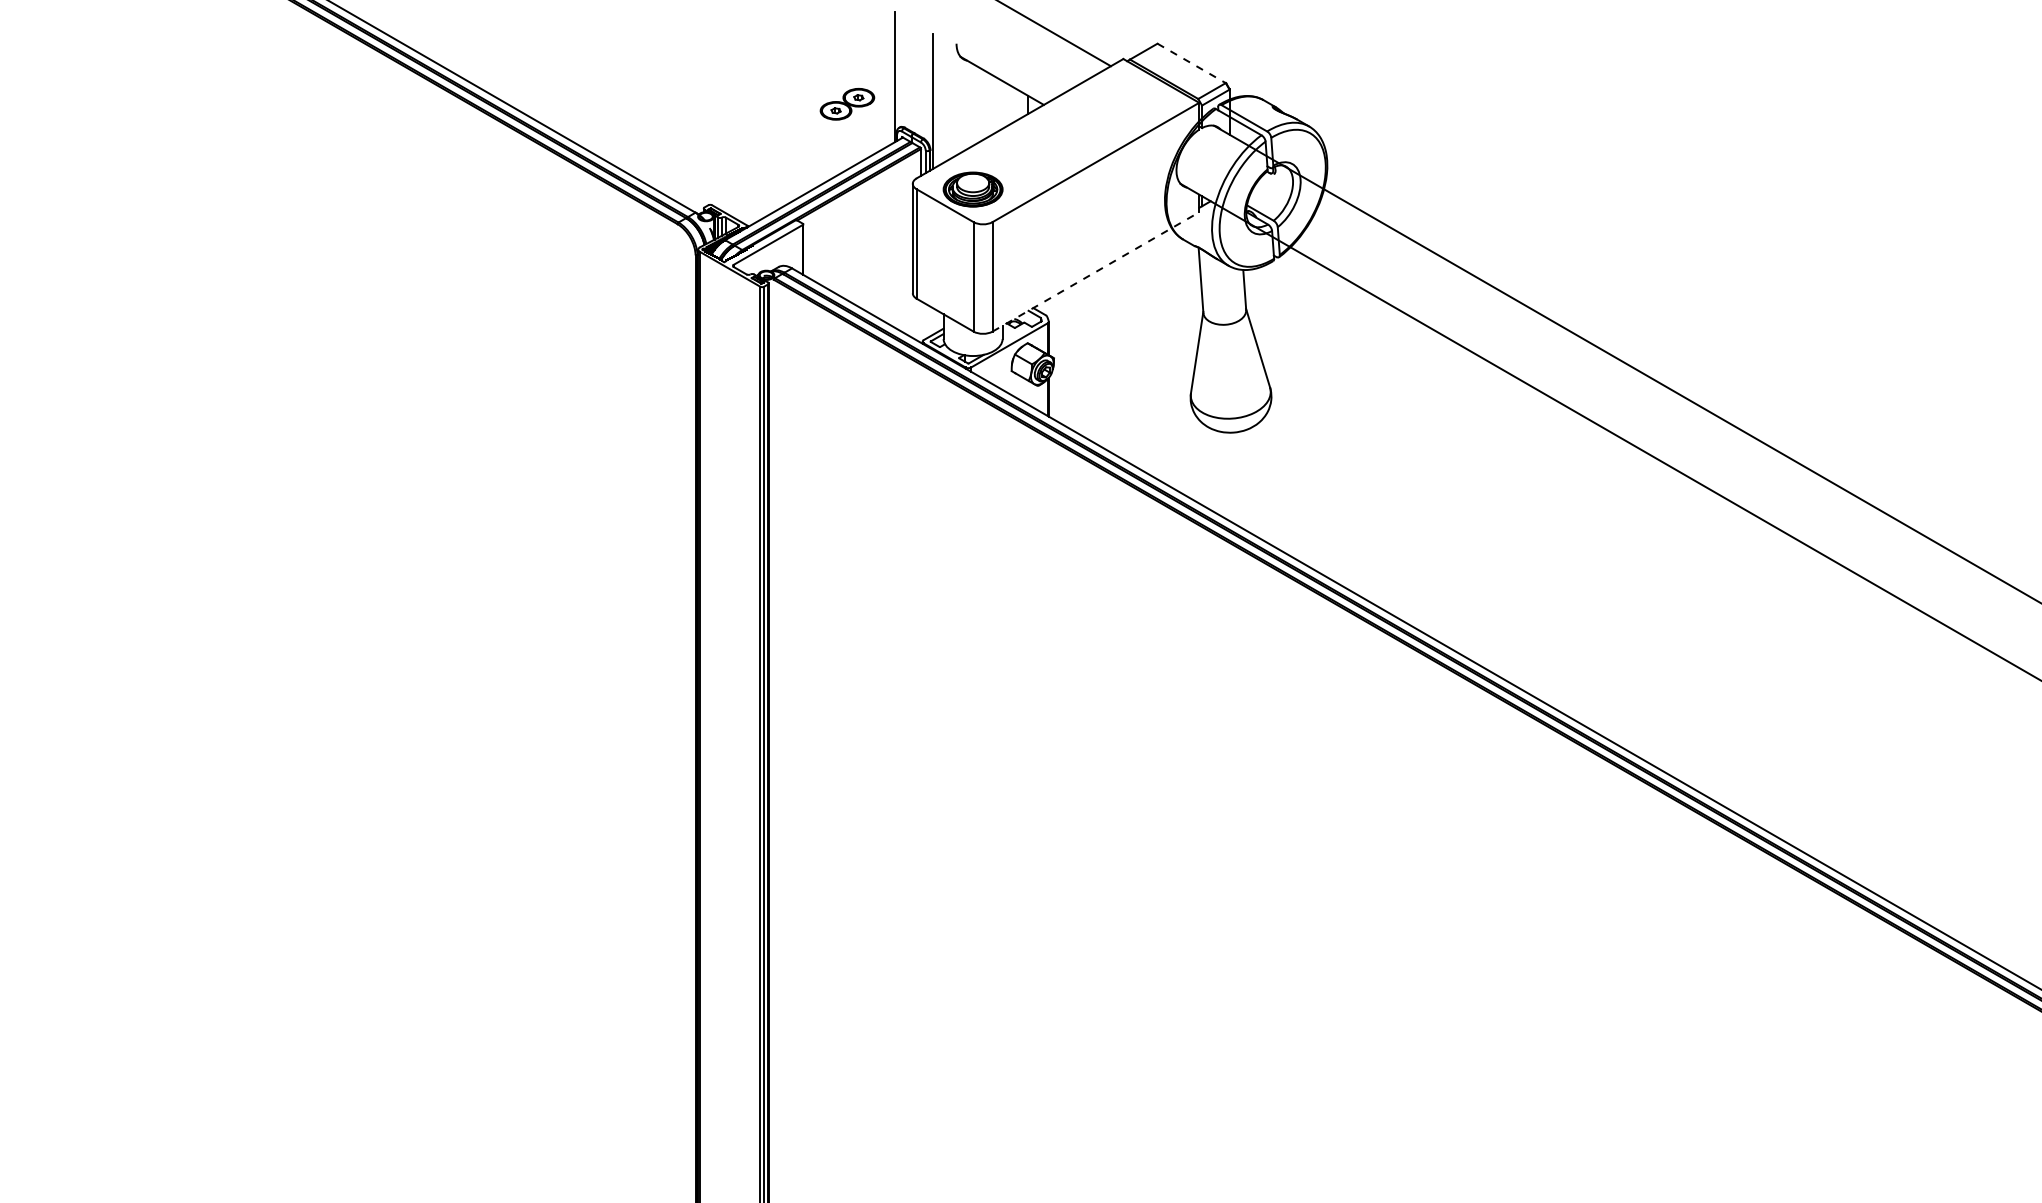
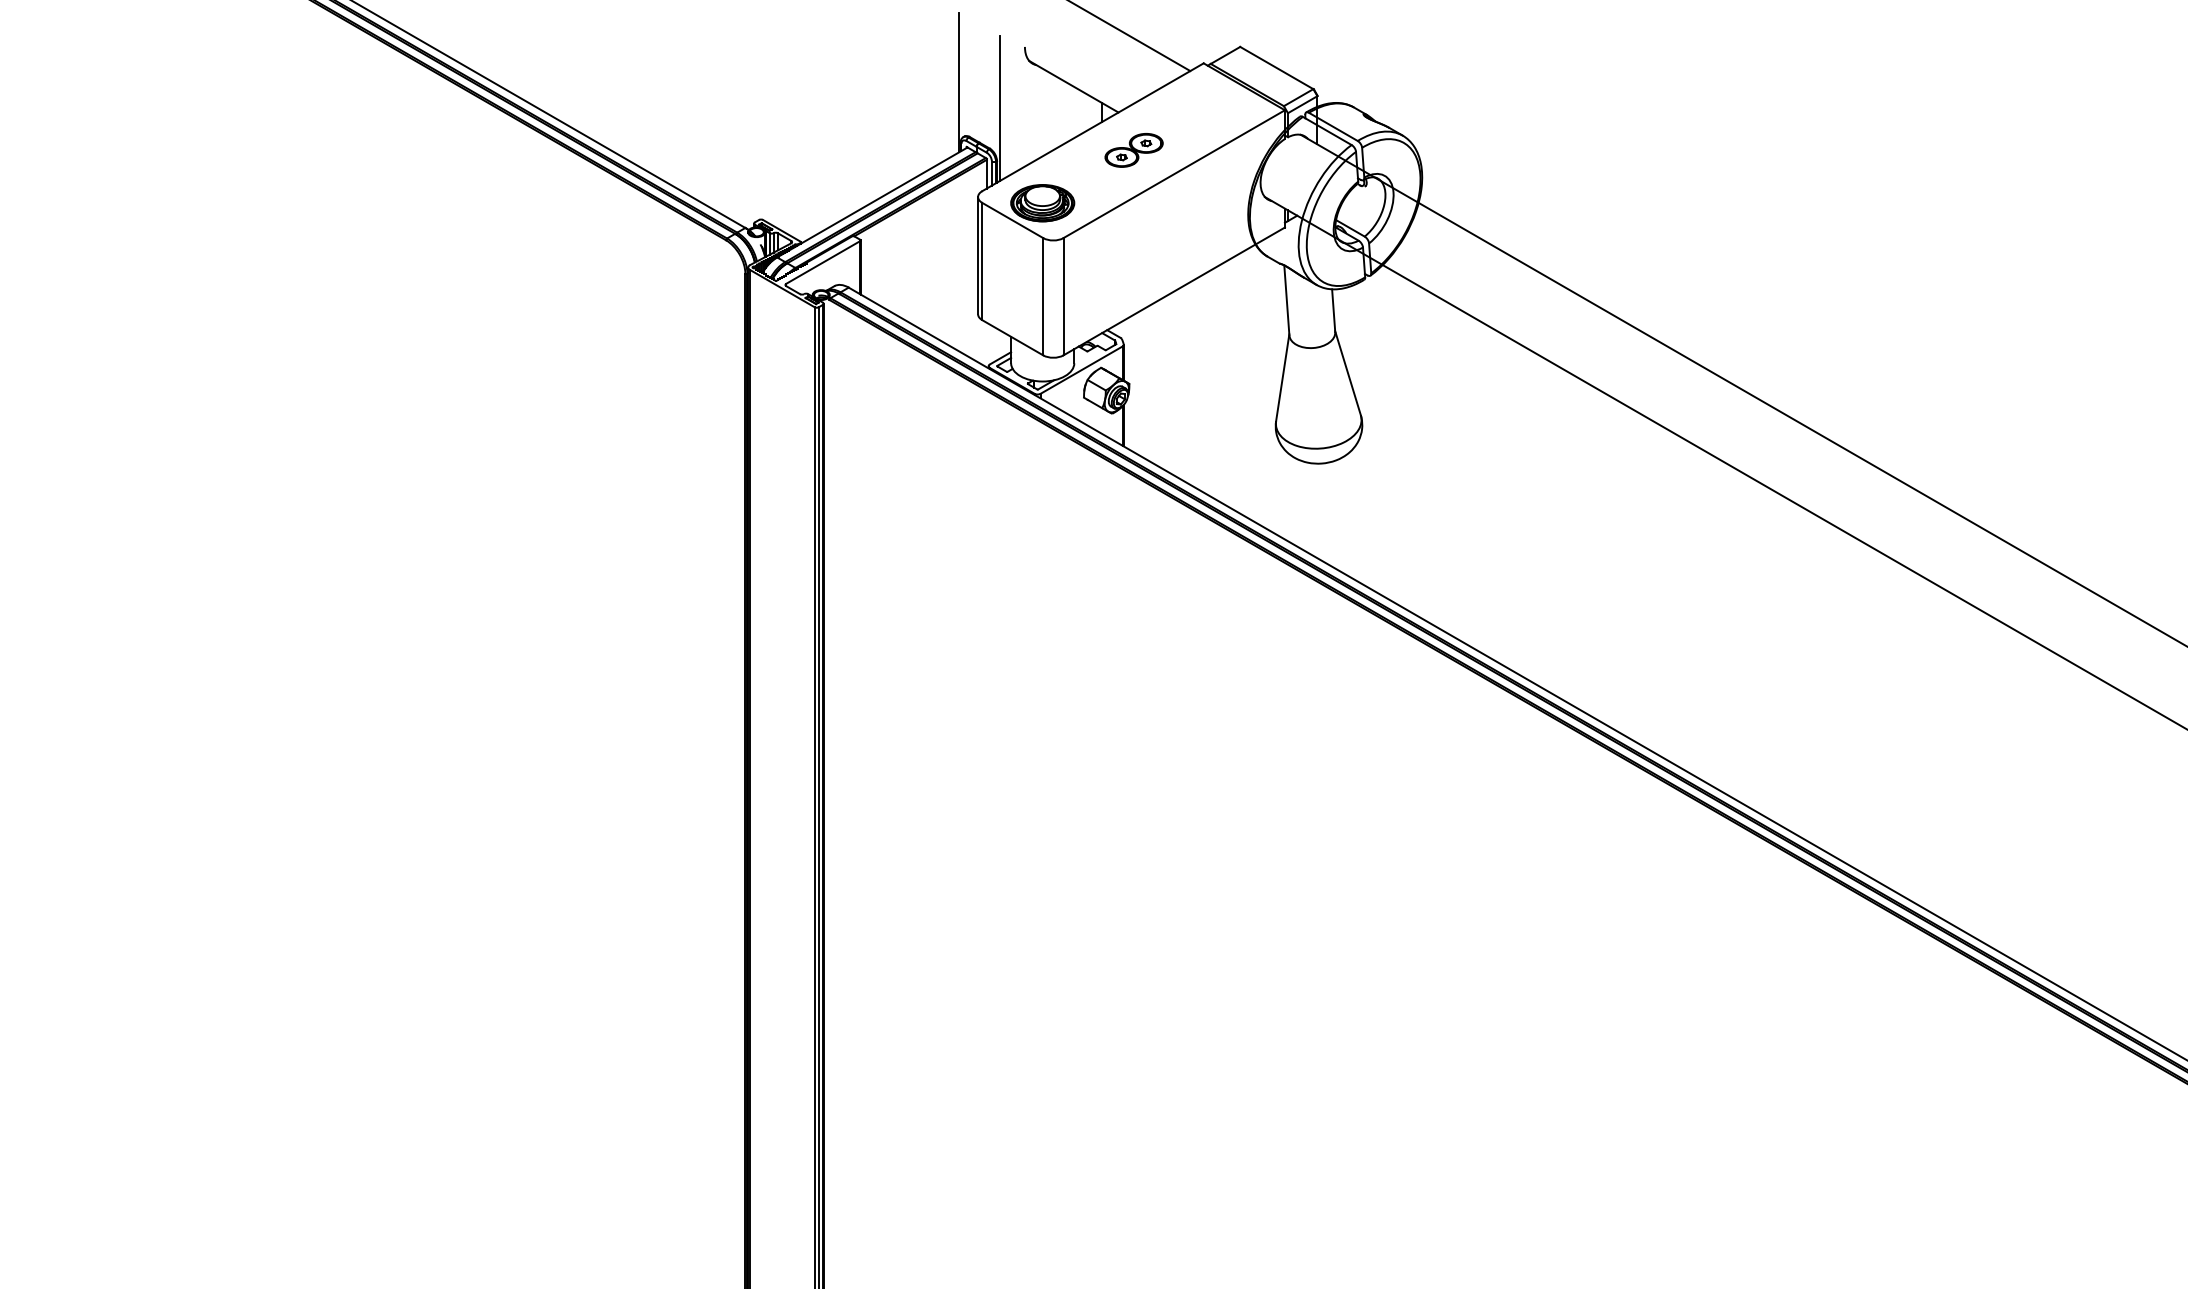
line: (1192, 63) -> (1277, 68), dashed -> solid
part: (847, 104) -> (1134, 150), moved
line: (1096, 271) -> (1174, 290), dashed -> solid

